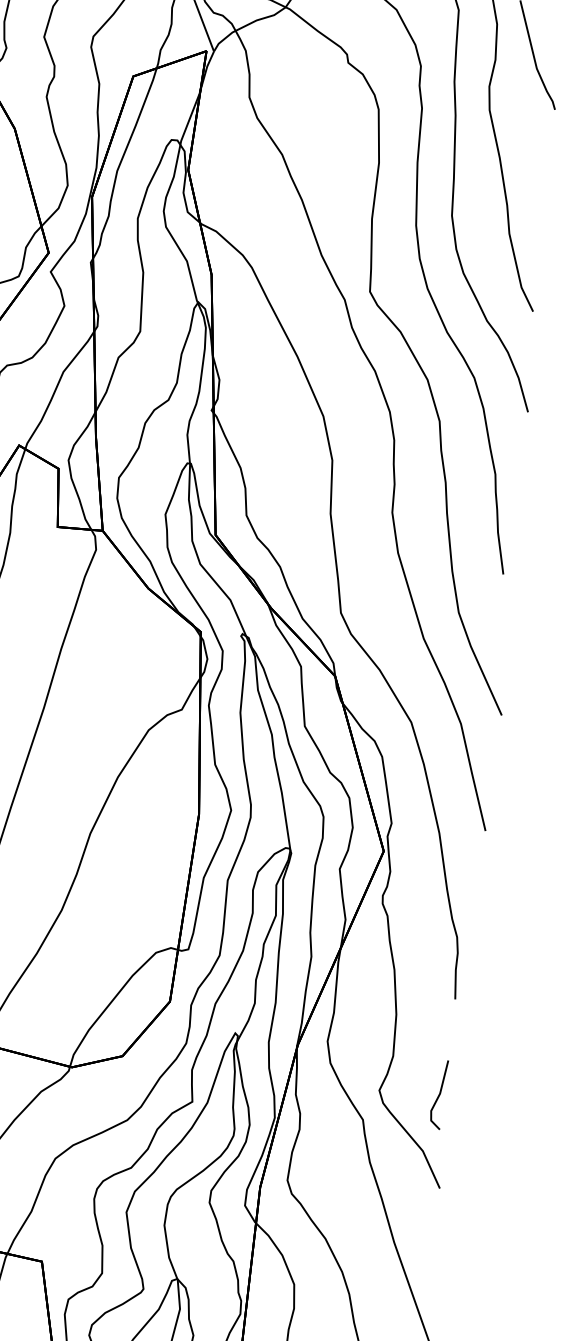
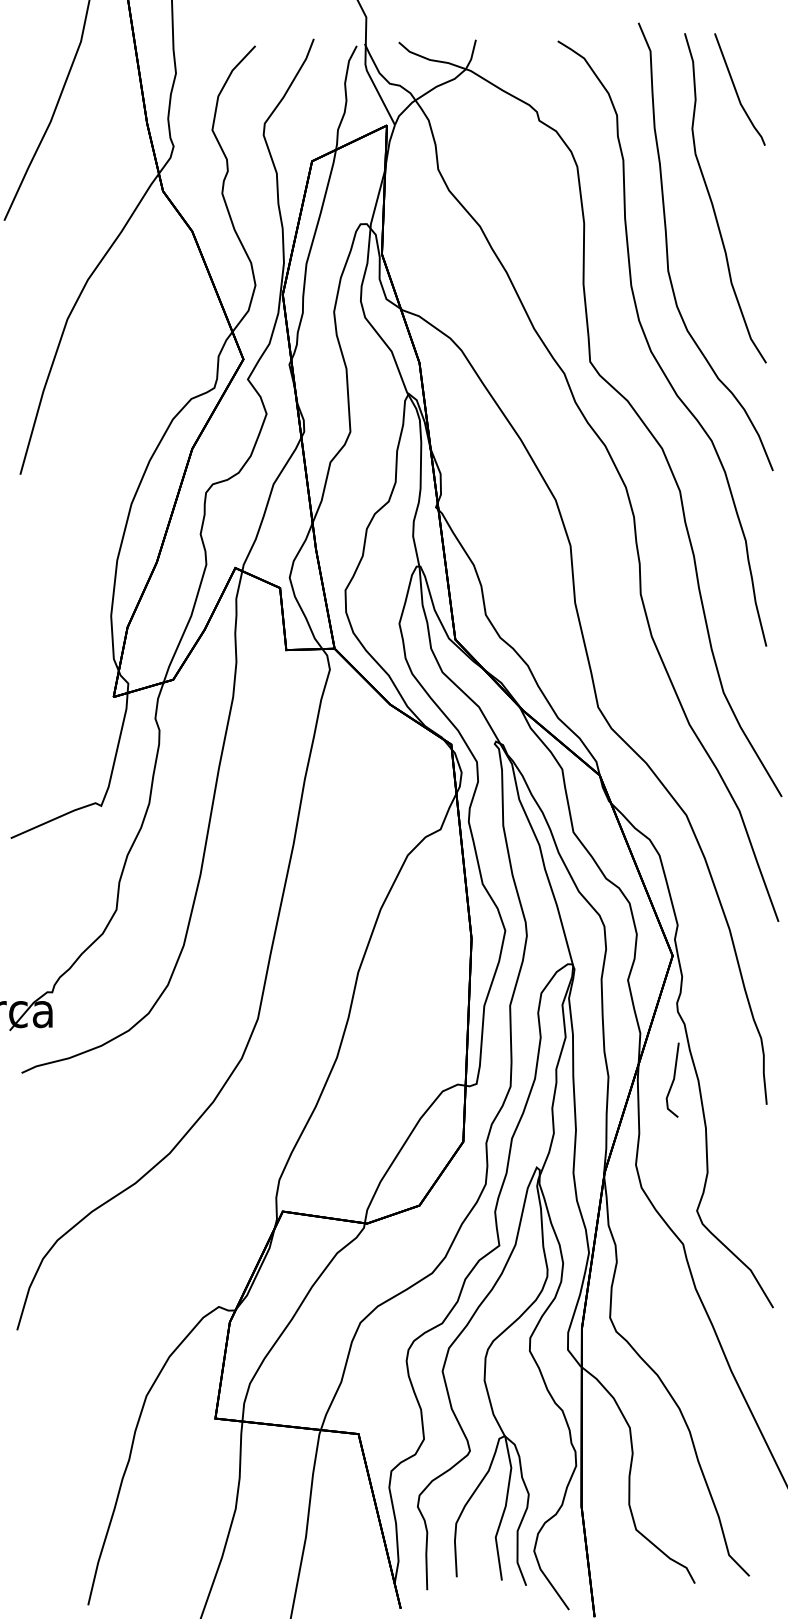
line: (438, 1093) -> (672, 1079), moved

